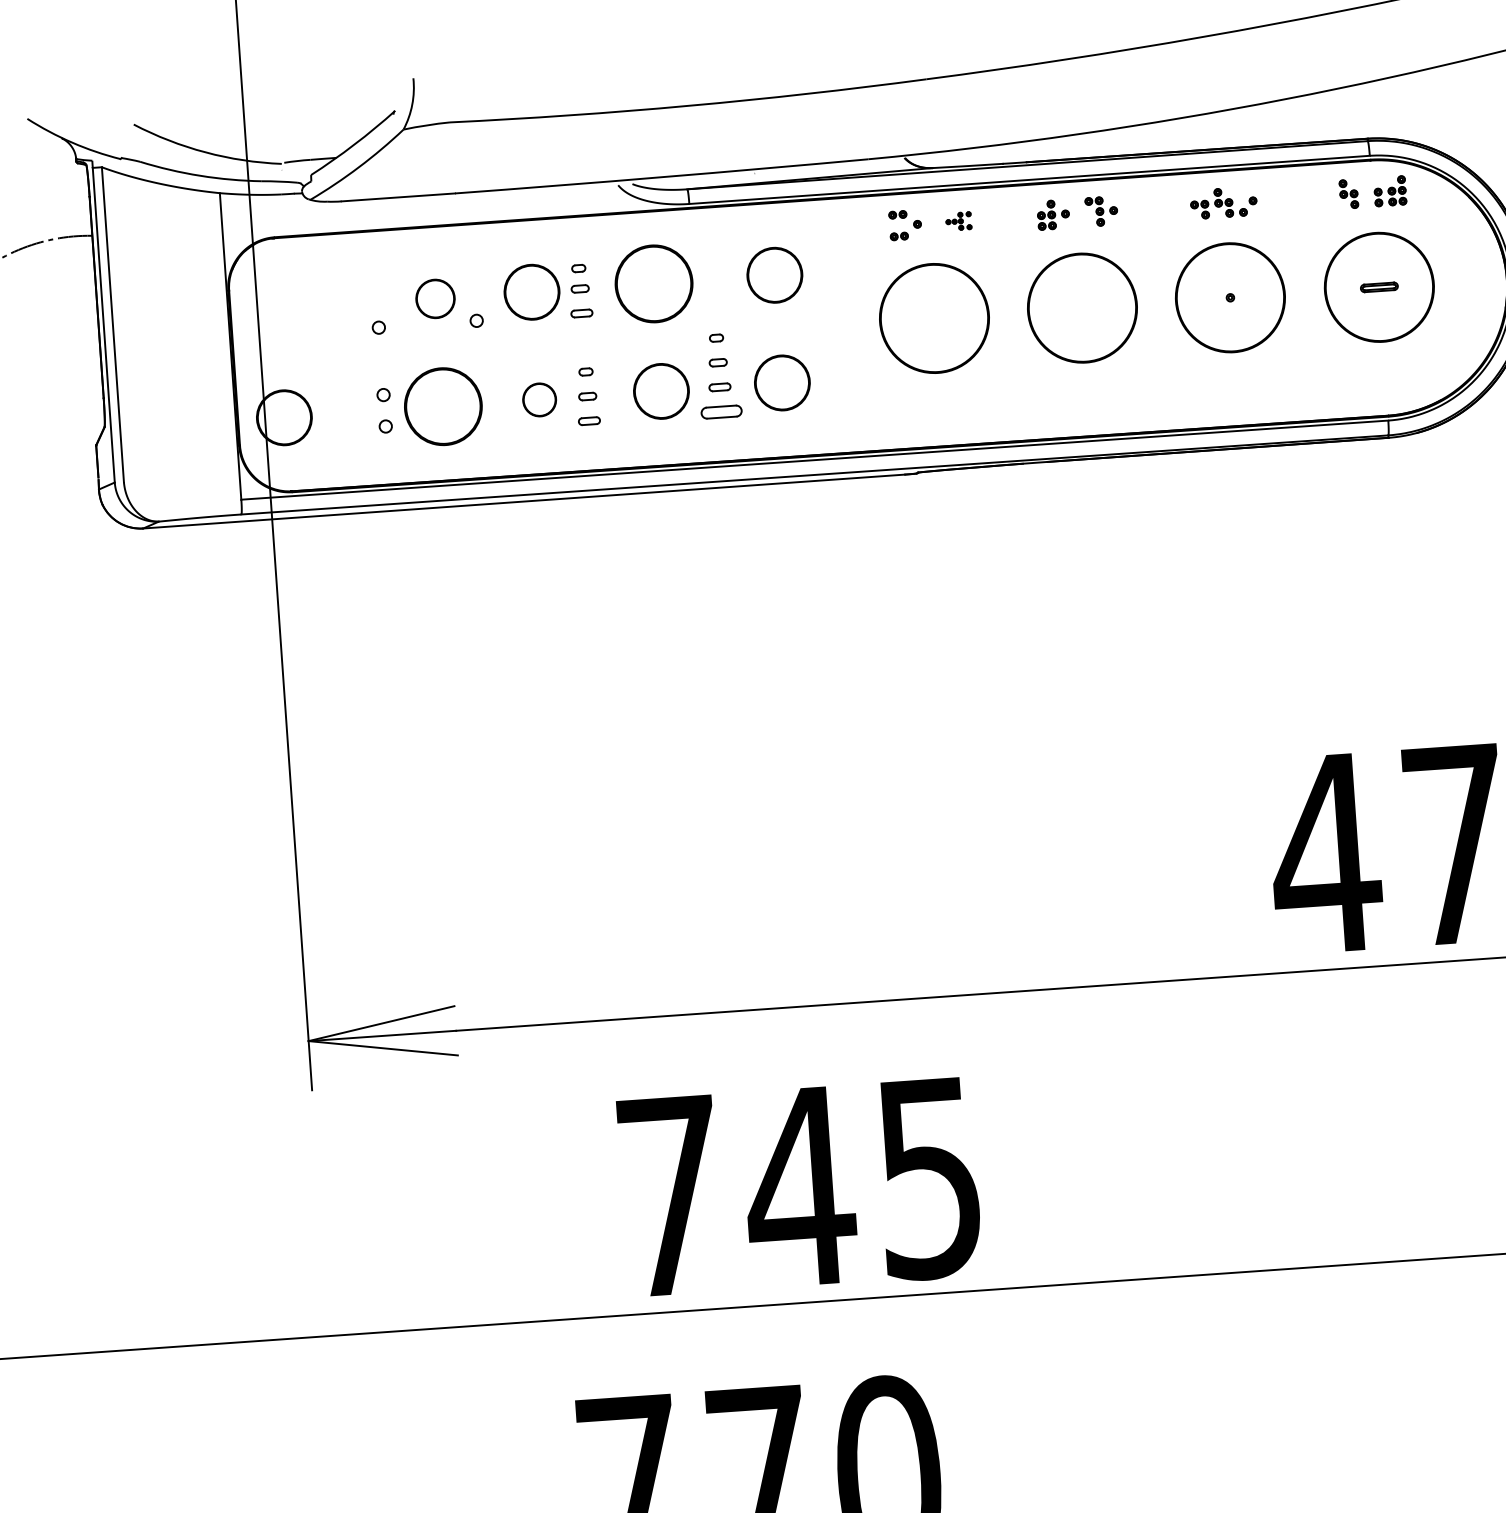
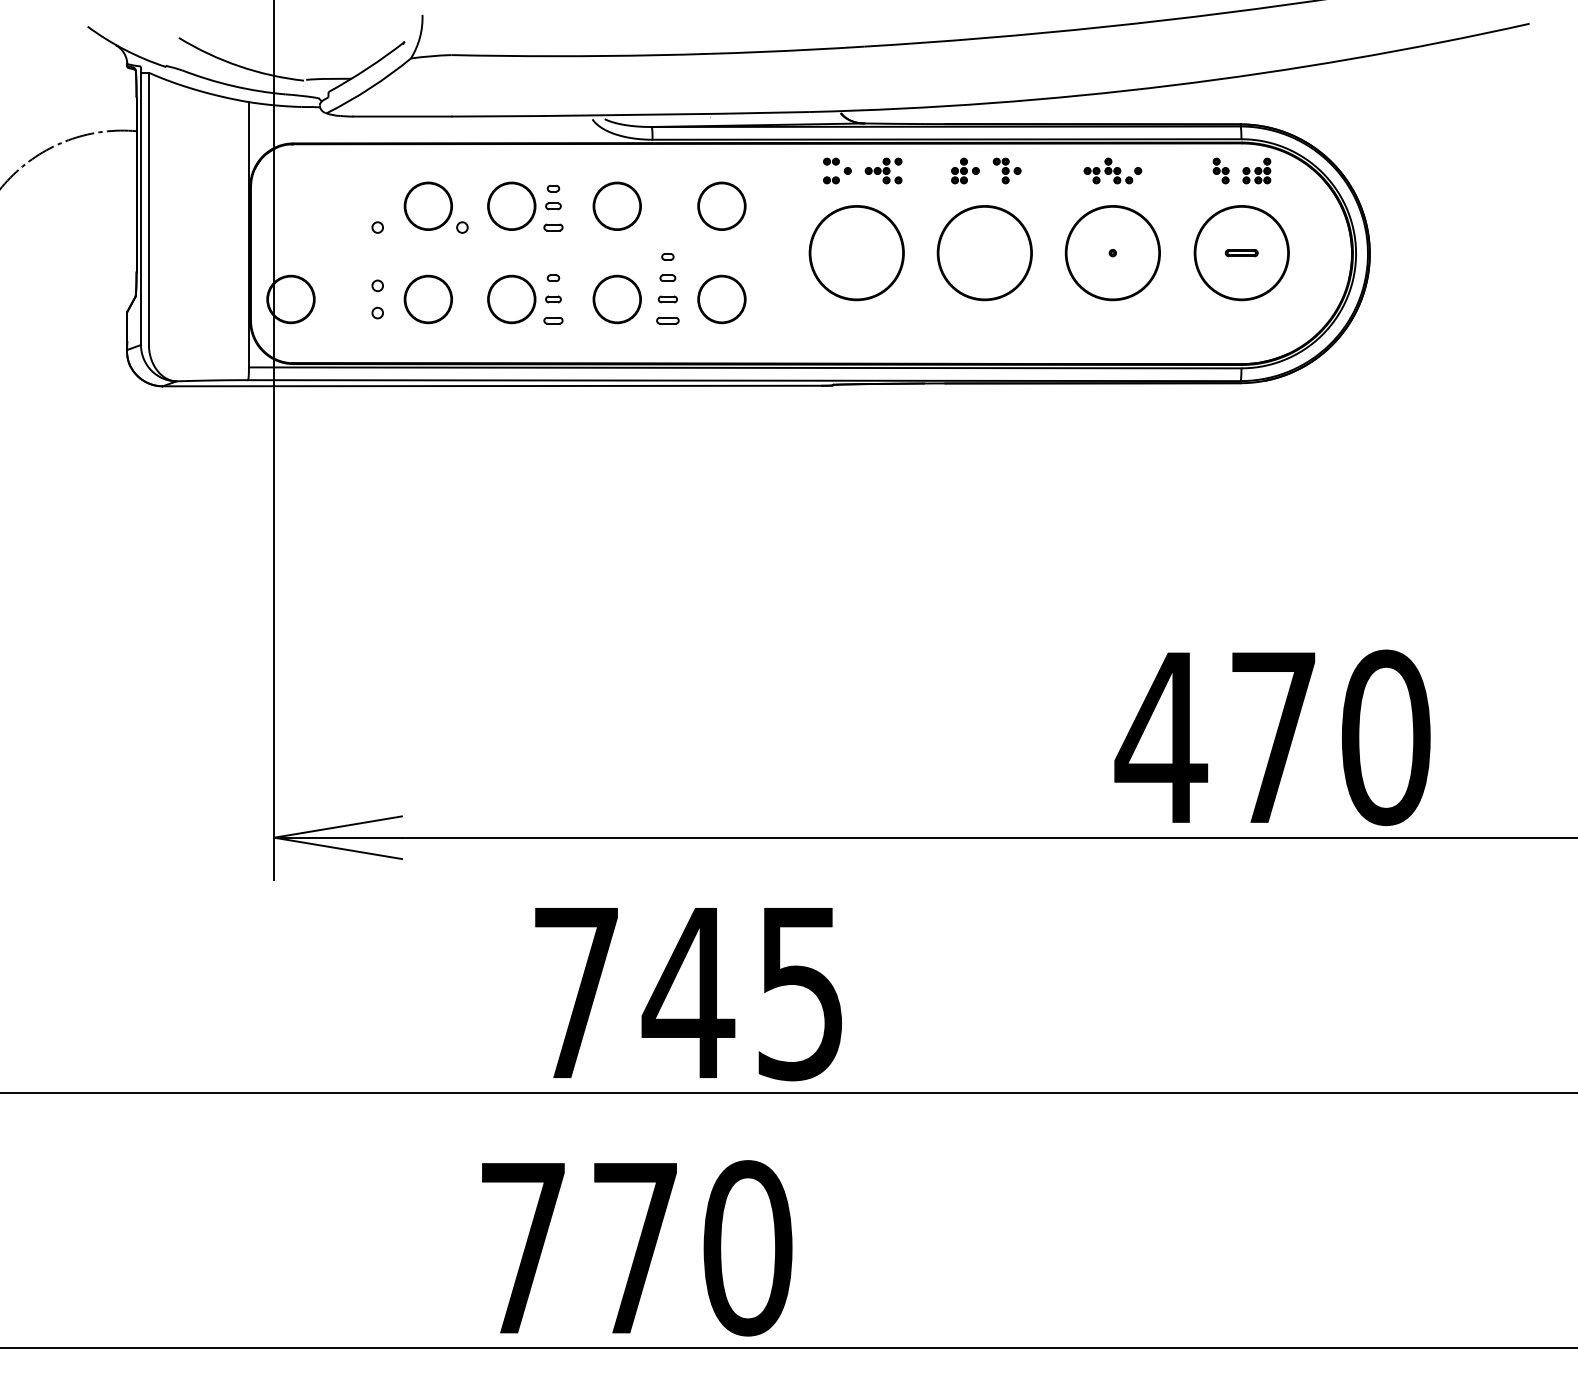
part: (958, 220) -> (883, 170), size x1.67
circle: (652, 282) -> (616, 205), size x0.71
circle: (434, 298) -> (427, 205), size x1.43
part: (539, 399) -> (511, 299), size x1.67
part: (442, 406) -> (427, 299), size x0.71
part: (721, 411) -> (667, 320), size x0.62

